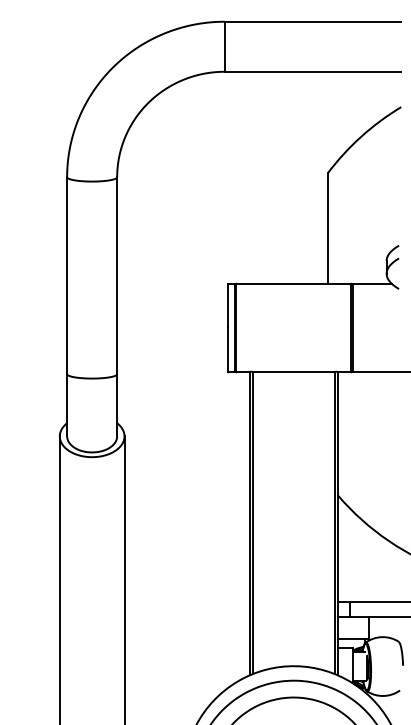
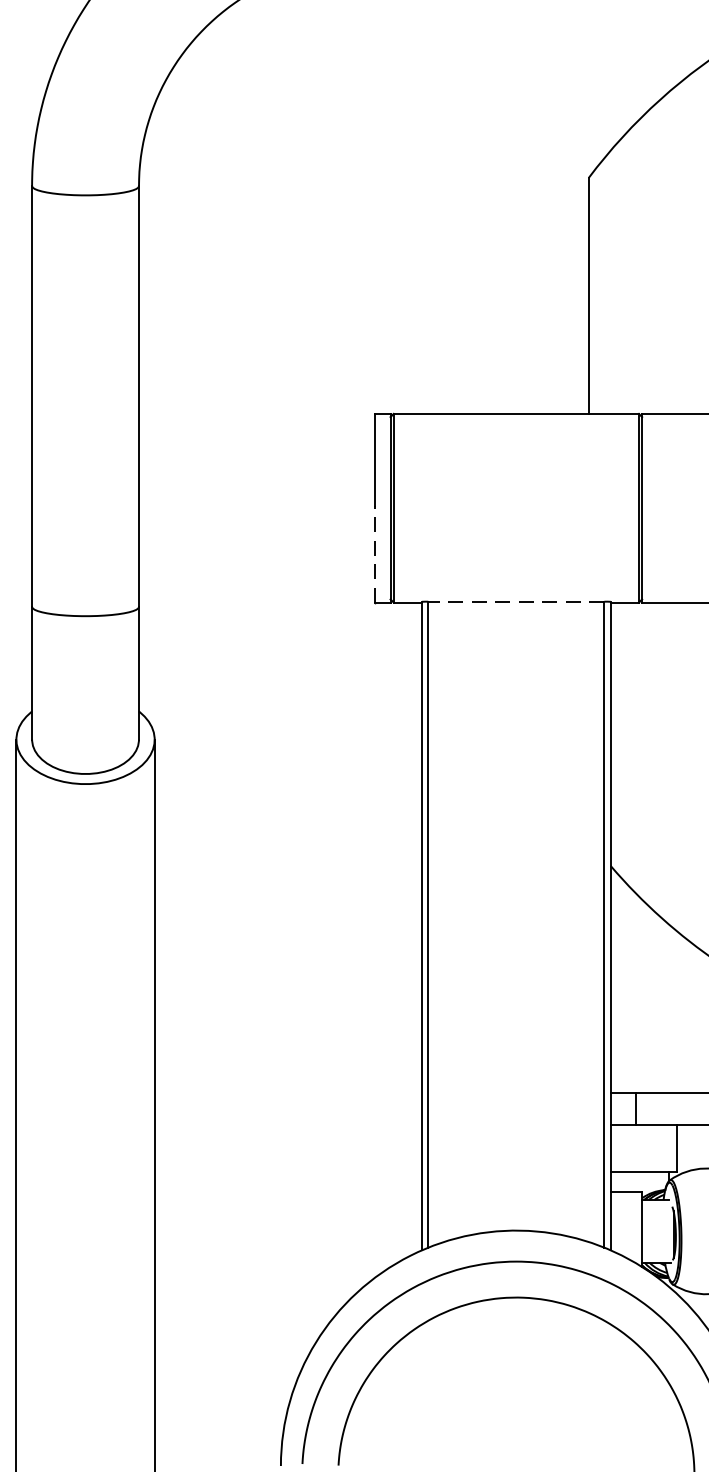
line: (227, 349) -> (374, 554), solid -> dashed
line: (293, 371) -> (515, 601), solid -> dashed

